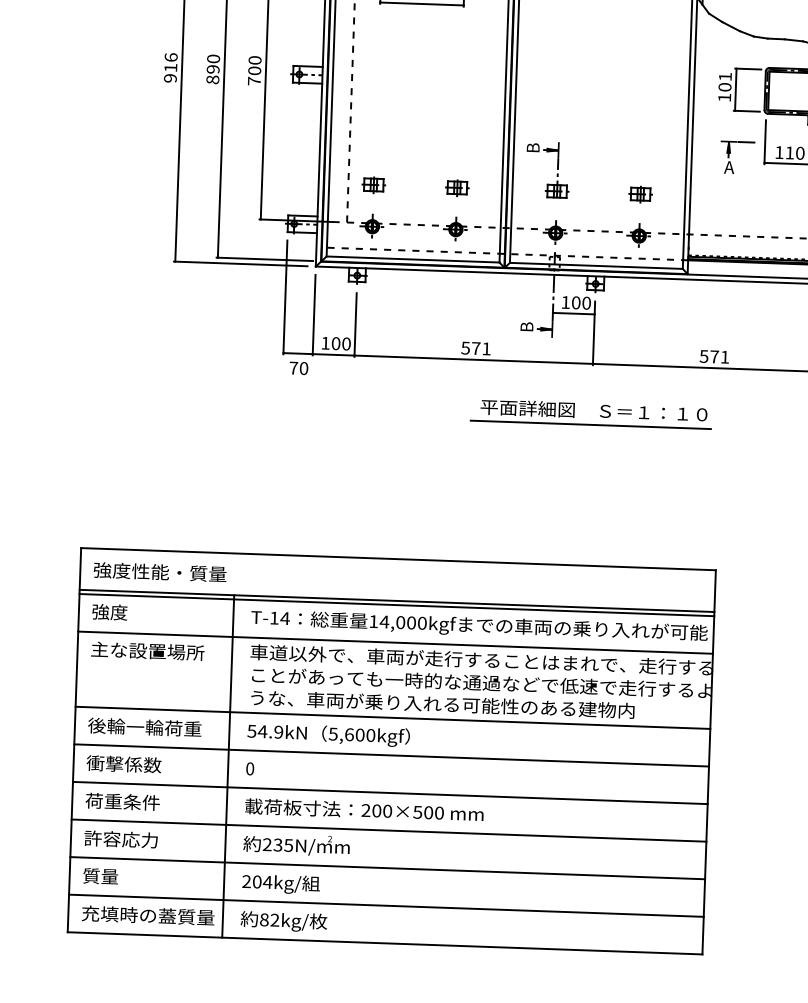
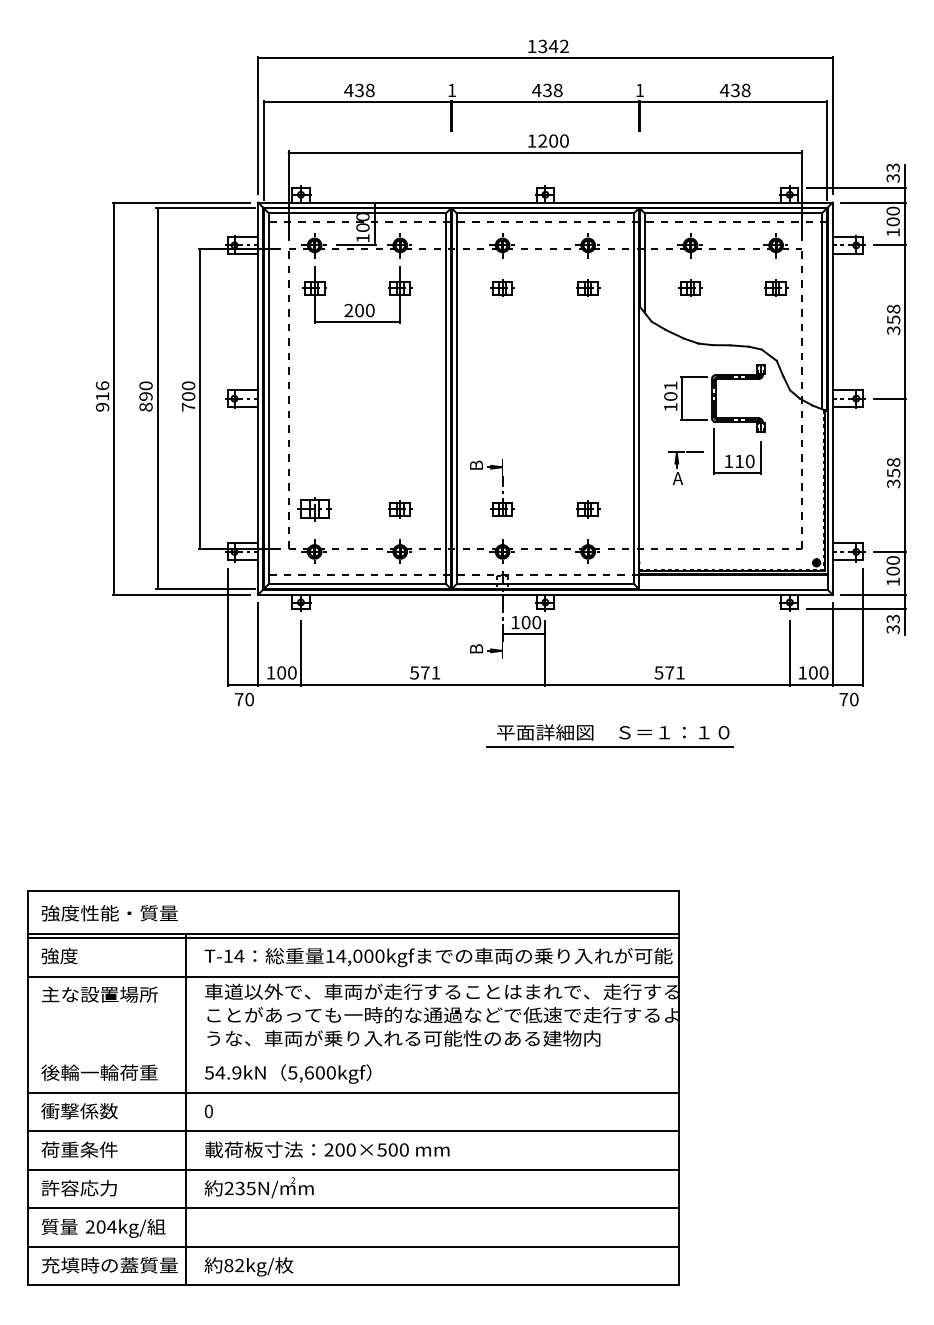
part: (373, 185) -> (314, 509), size x1.4
part: (600, 415) -> (619, 737), moved
line: (392, 718) -> (352, 1054), removed
text: (280, 883) -> (125, 1227), moved

